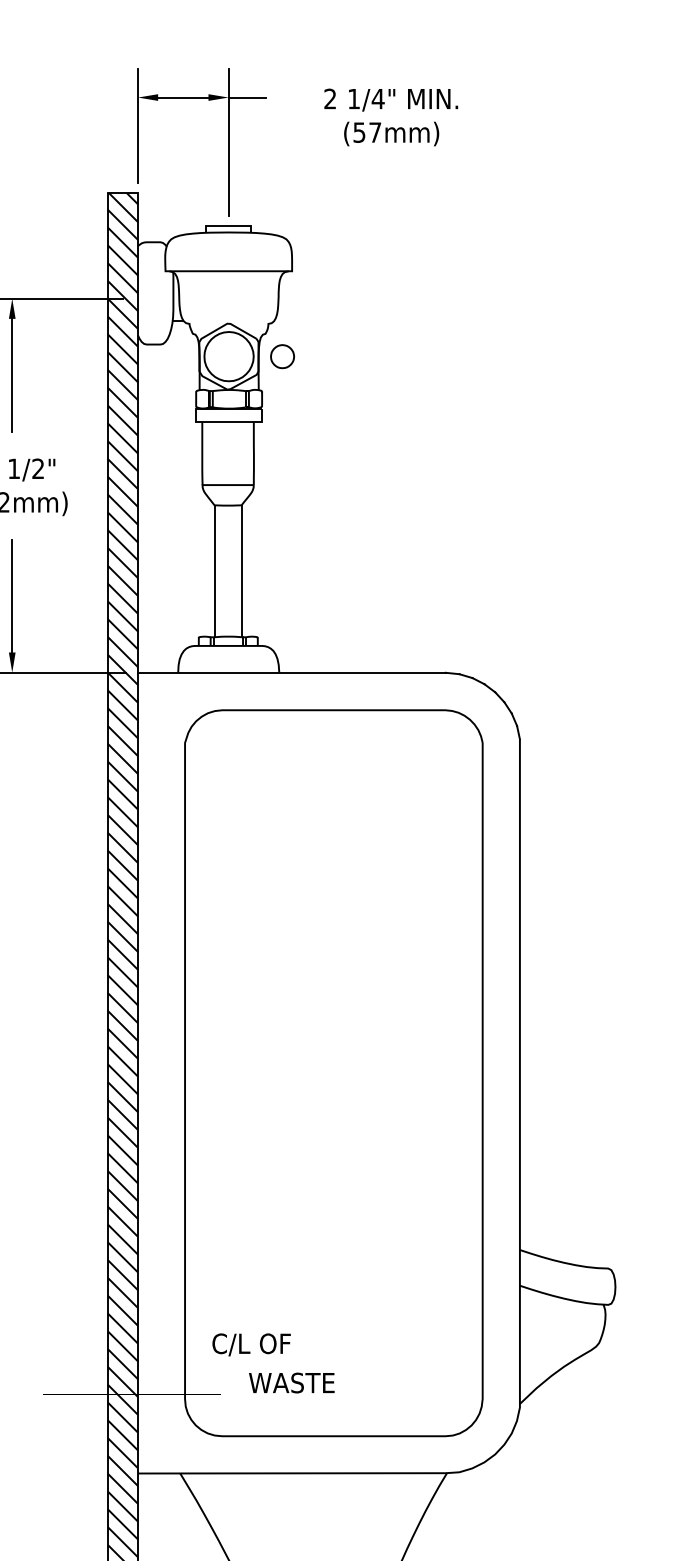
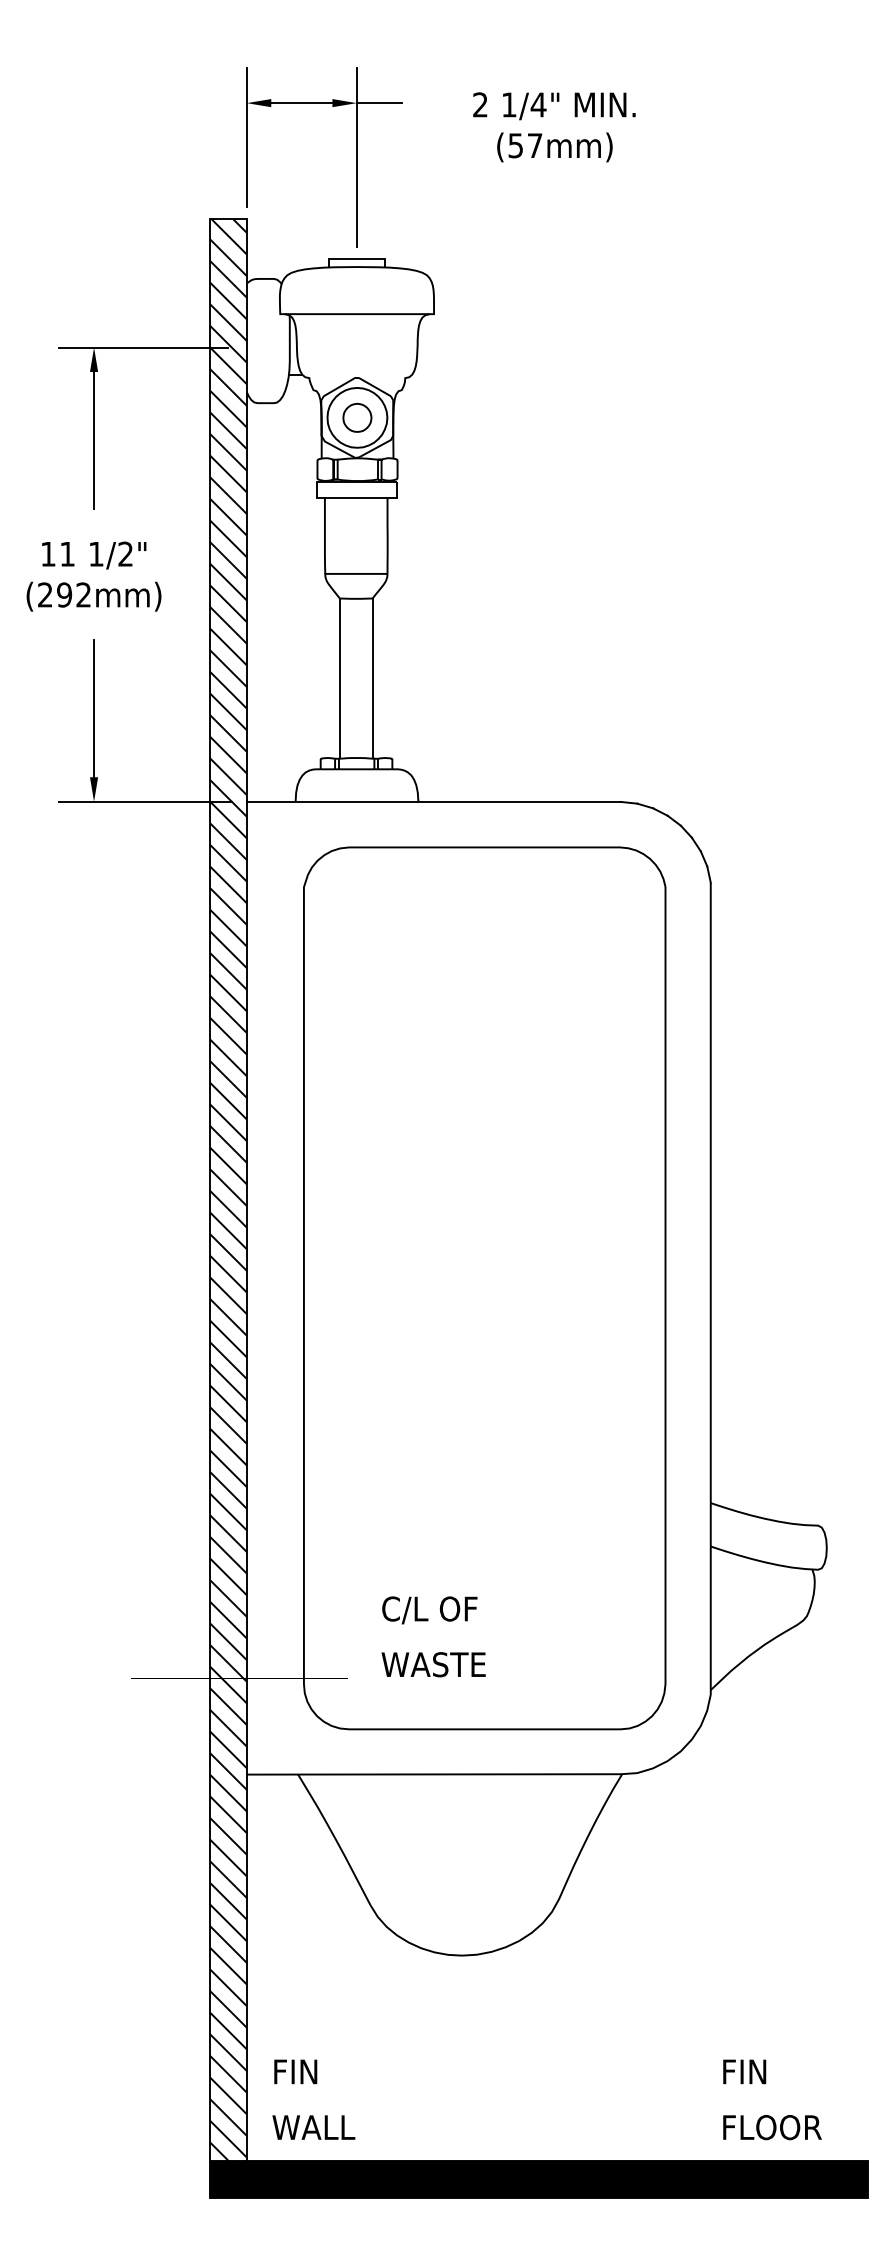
part: (282, 356) -> (357, 417), moved
text: (251, 1345) -> (429, 1610), moved

